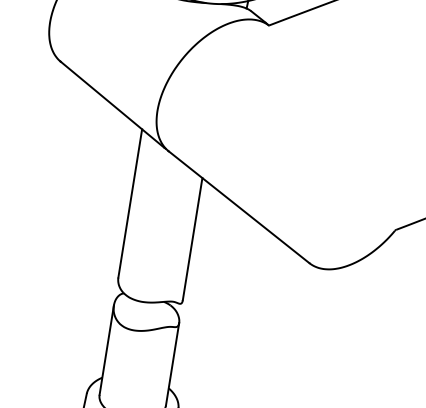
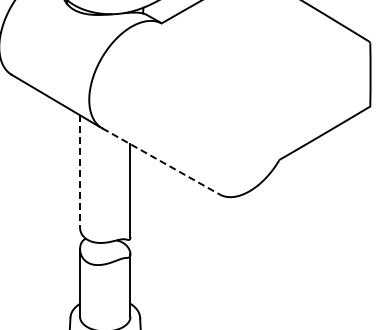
line: (130, 204) -> (80, 172), solid -> dashed
line: (239, 207) -> (161, 161), solid -> dashed

